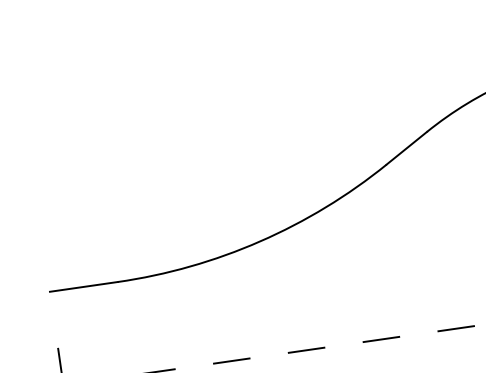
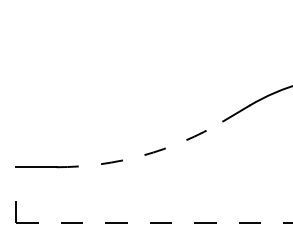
arc: (260, 241) -> (143, 155), solid -> dashed

